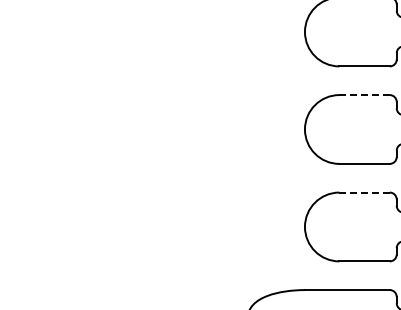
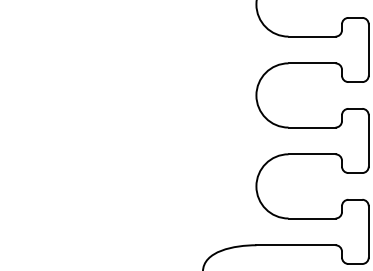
line: (365, 95) -> (312, 63), dashed -> solid
line: (365, 192) -> (312, 154), dashed -> solid

